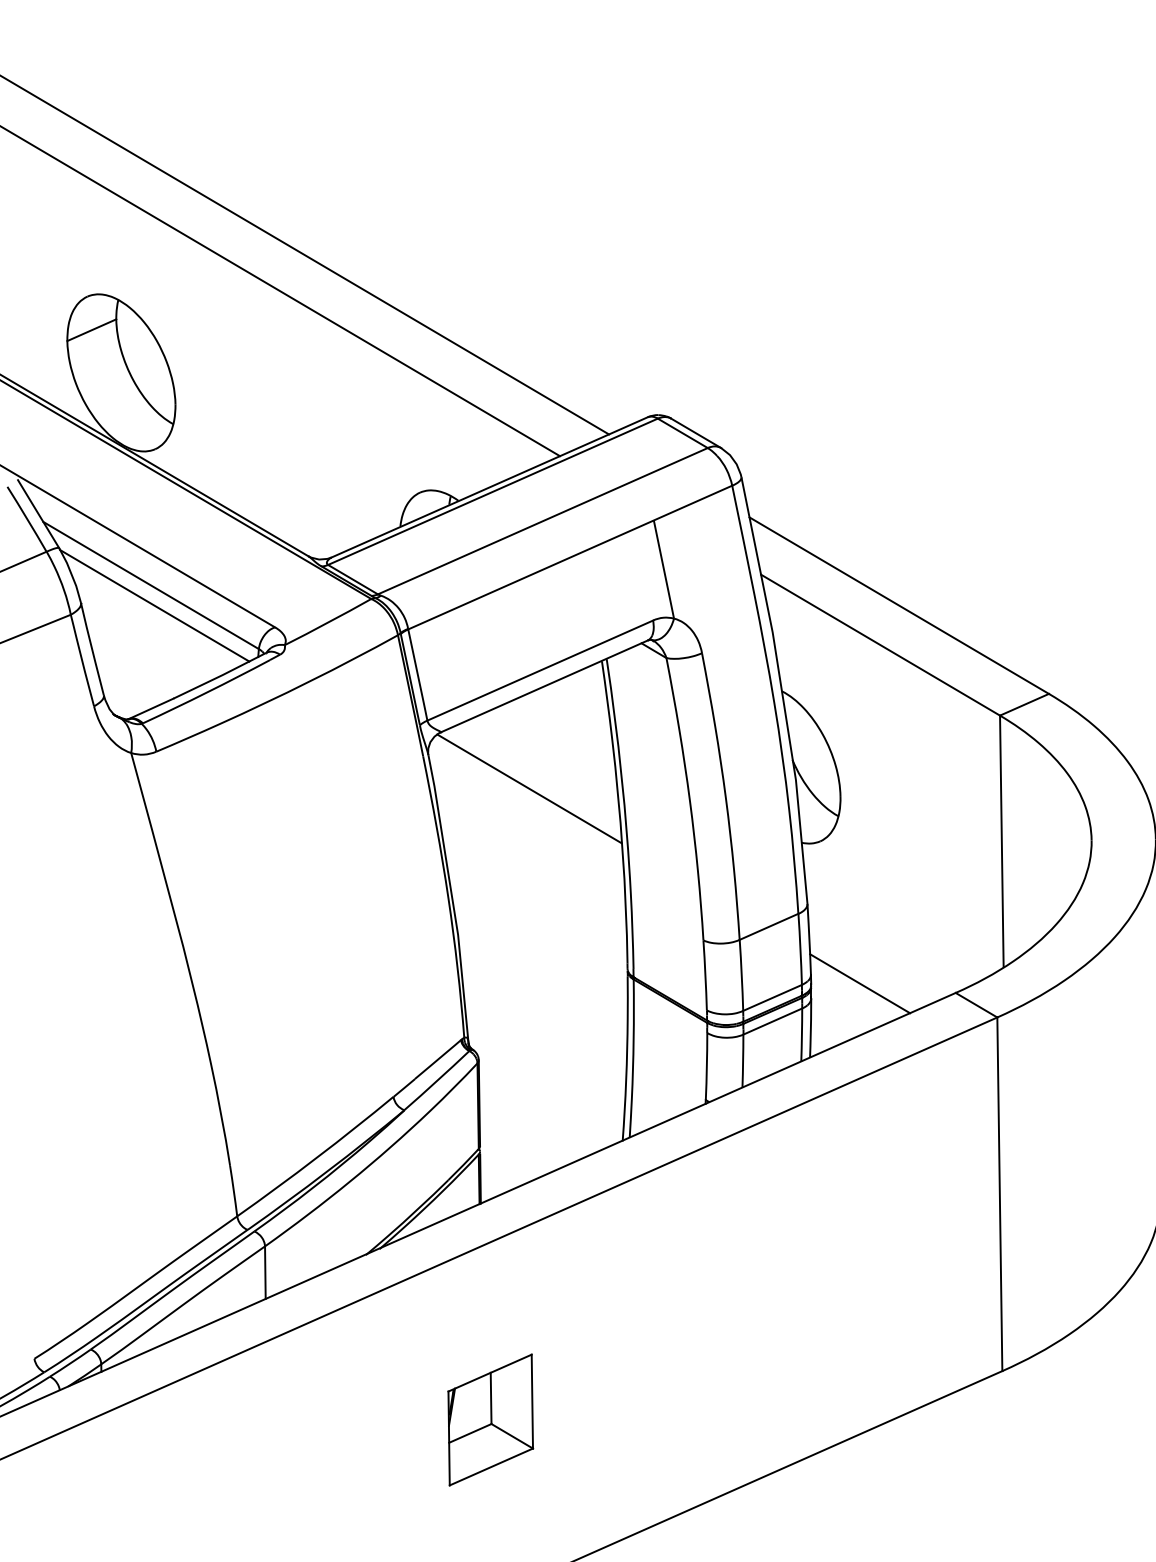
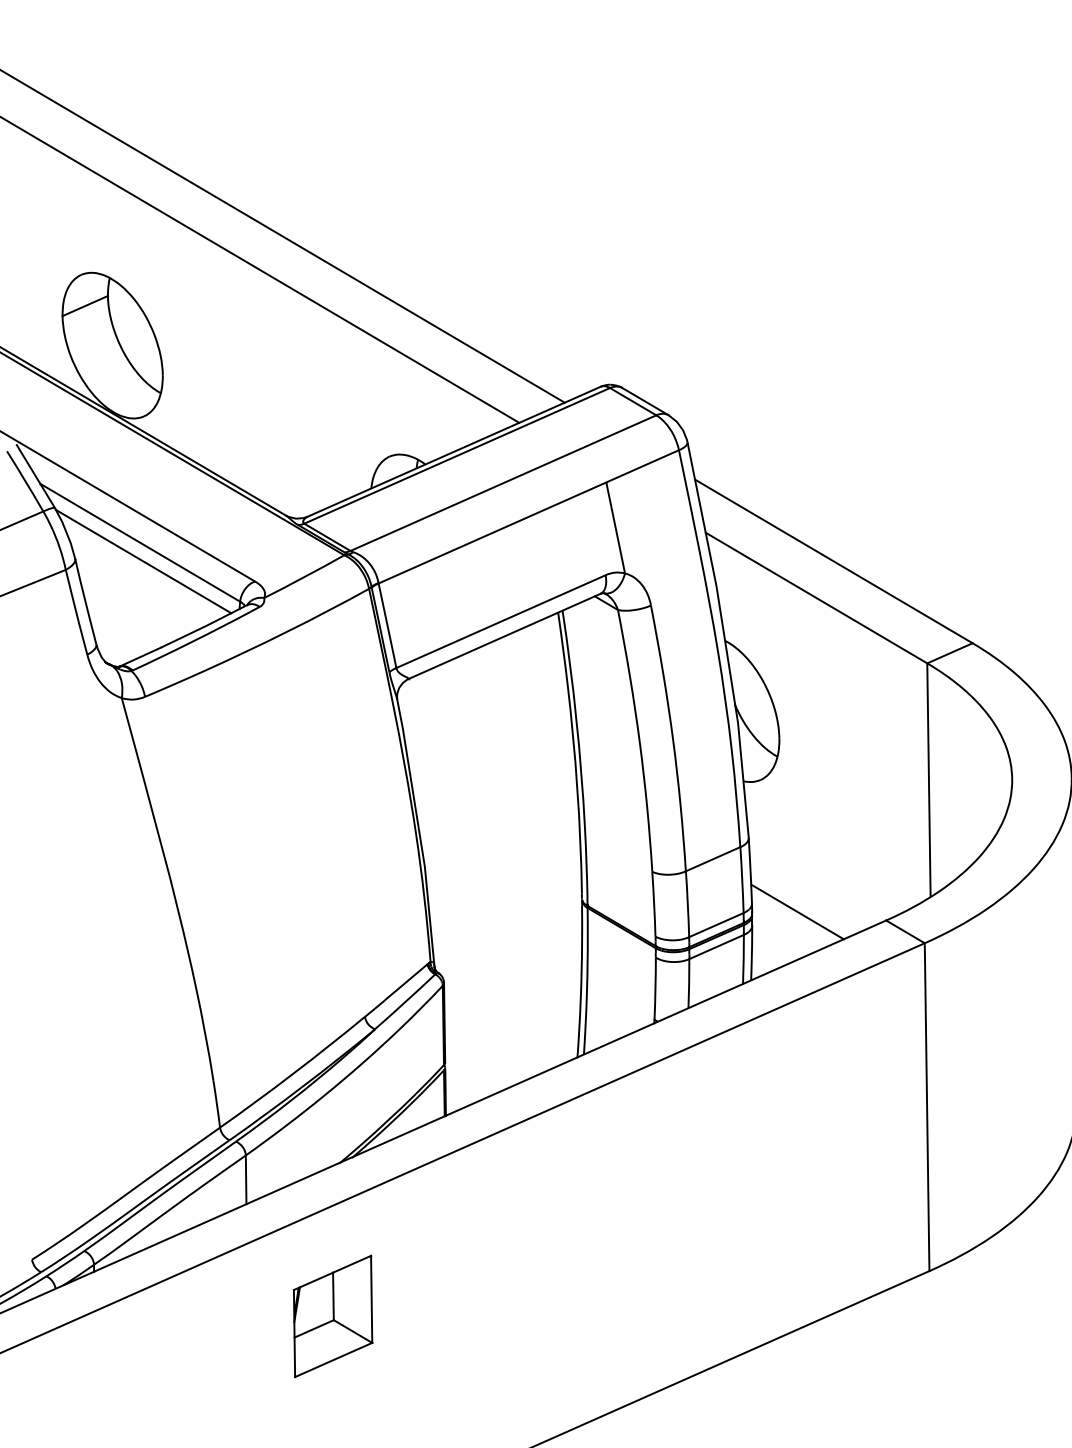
line: (528, 788) -> (490, 730), removed
part: (490, 1420) -> (332, 1316), moved

